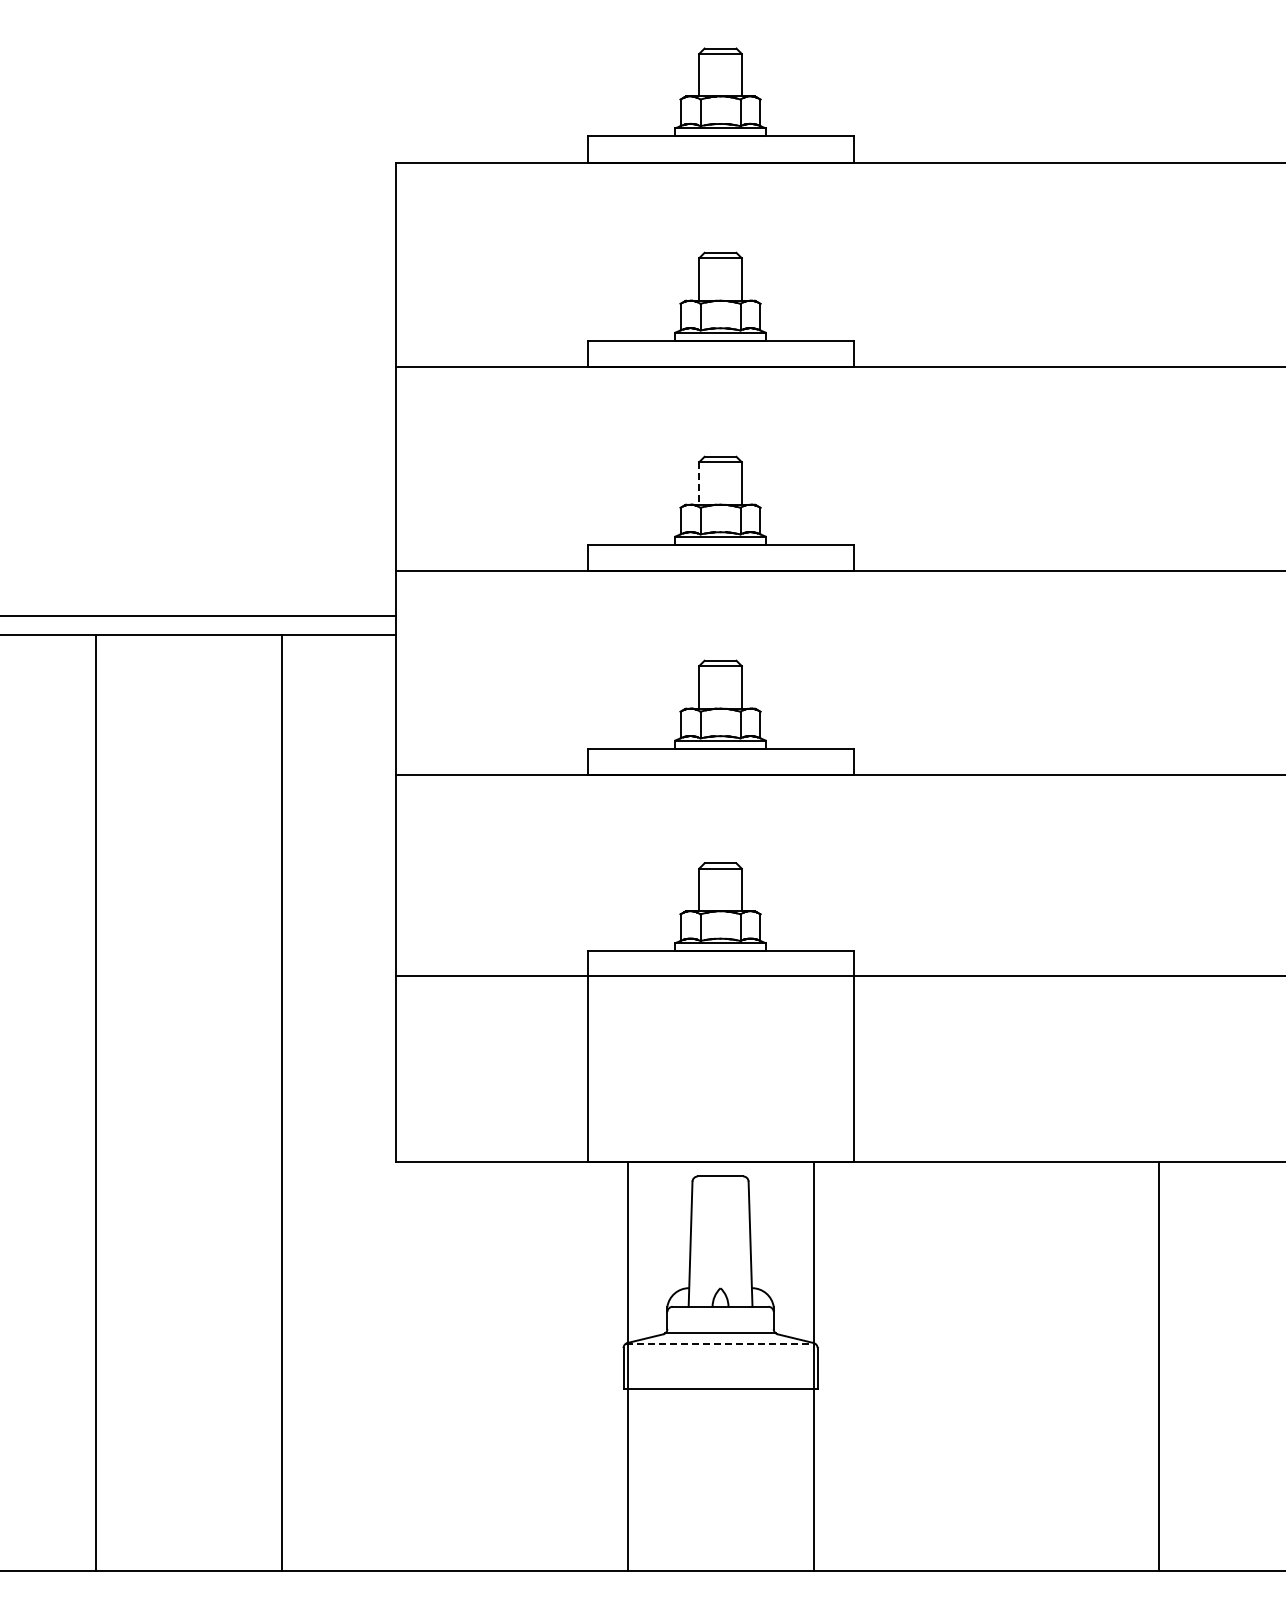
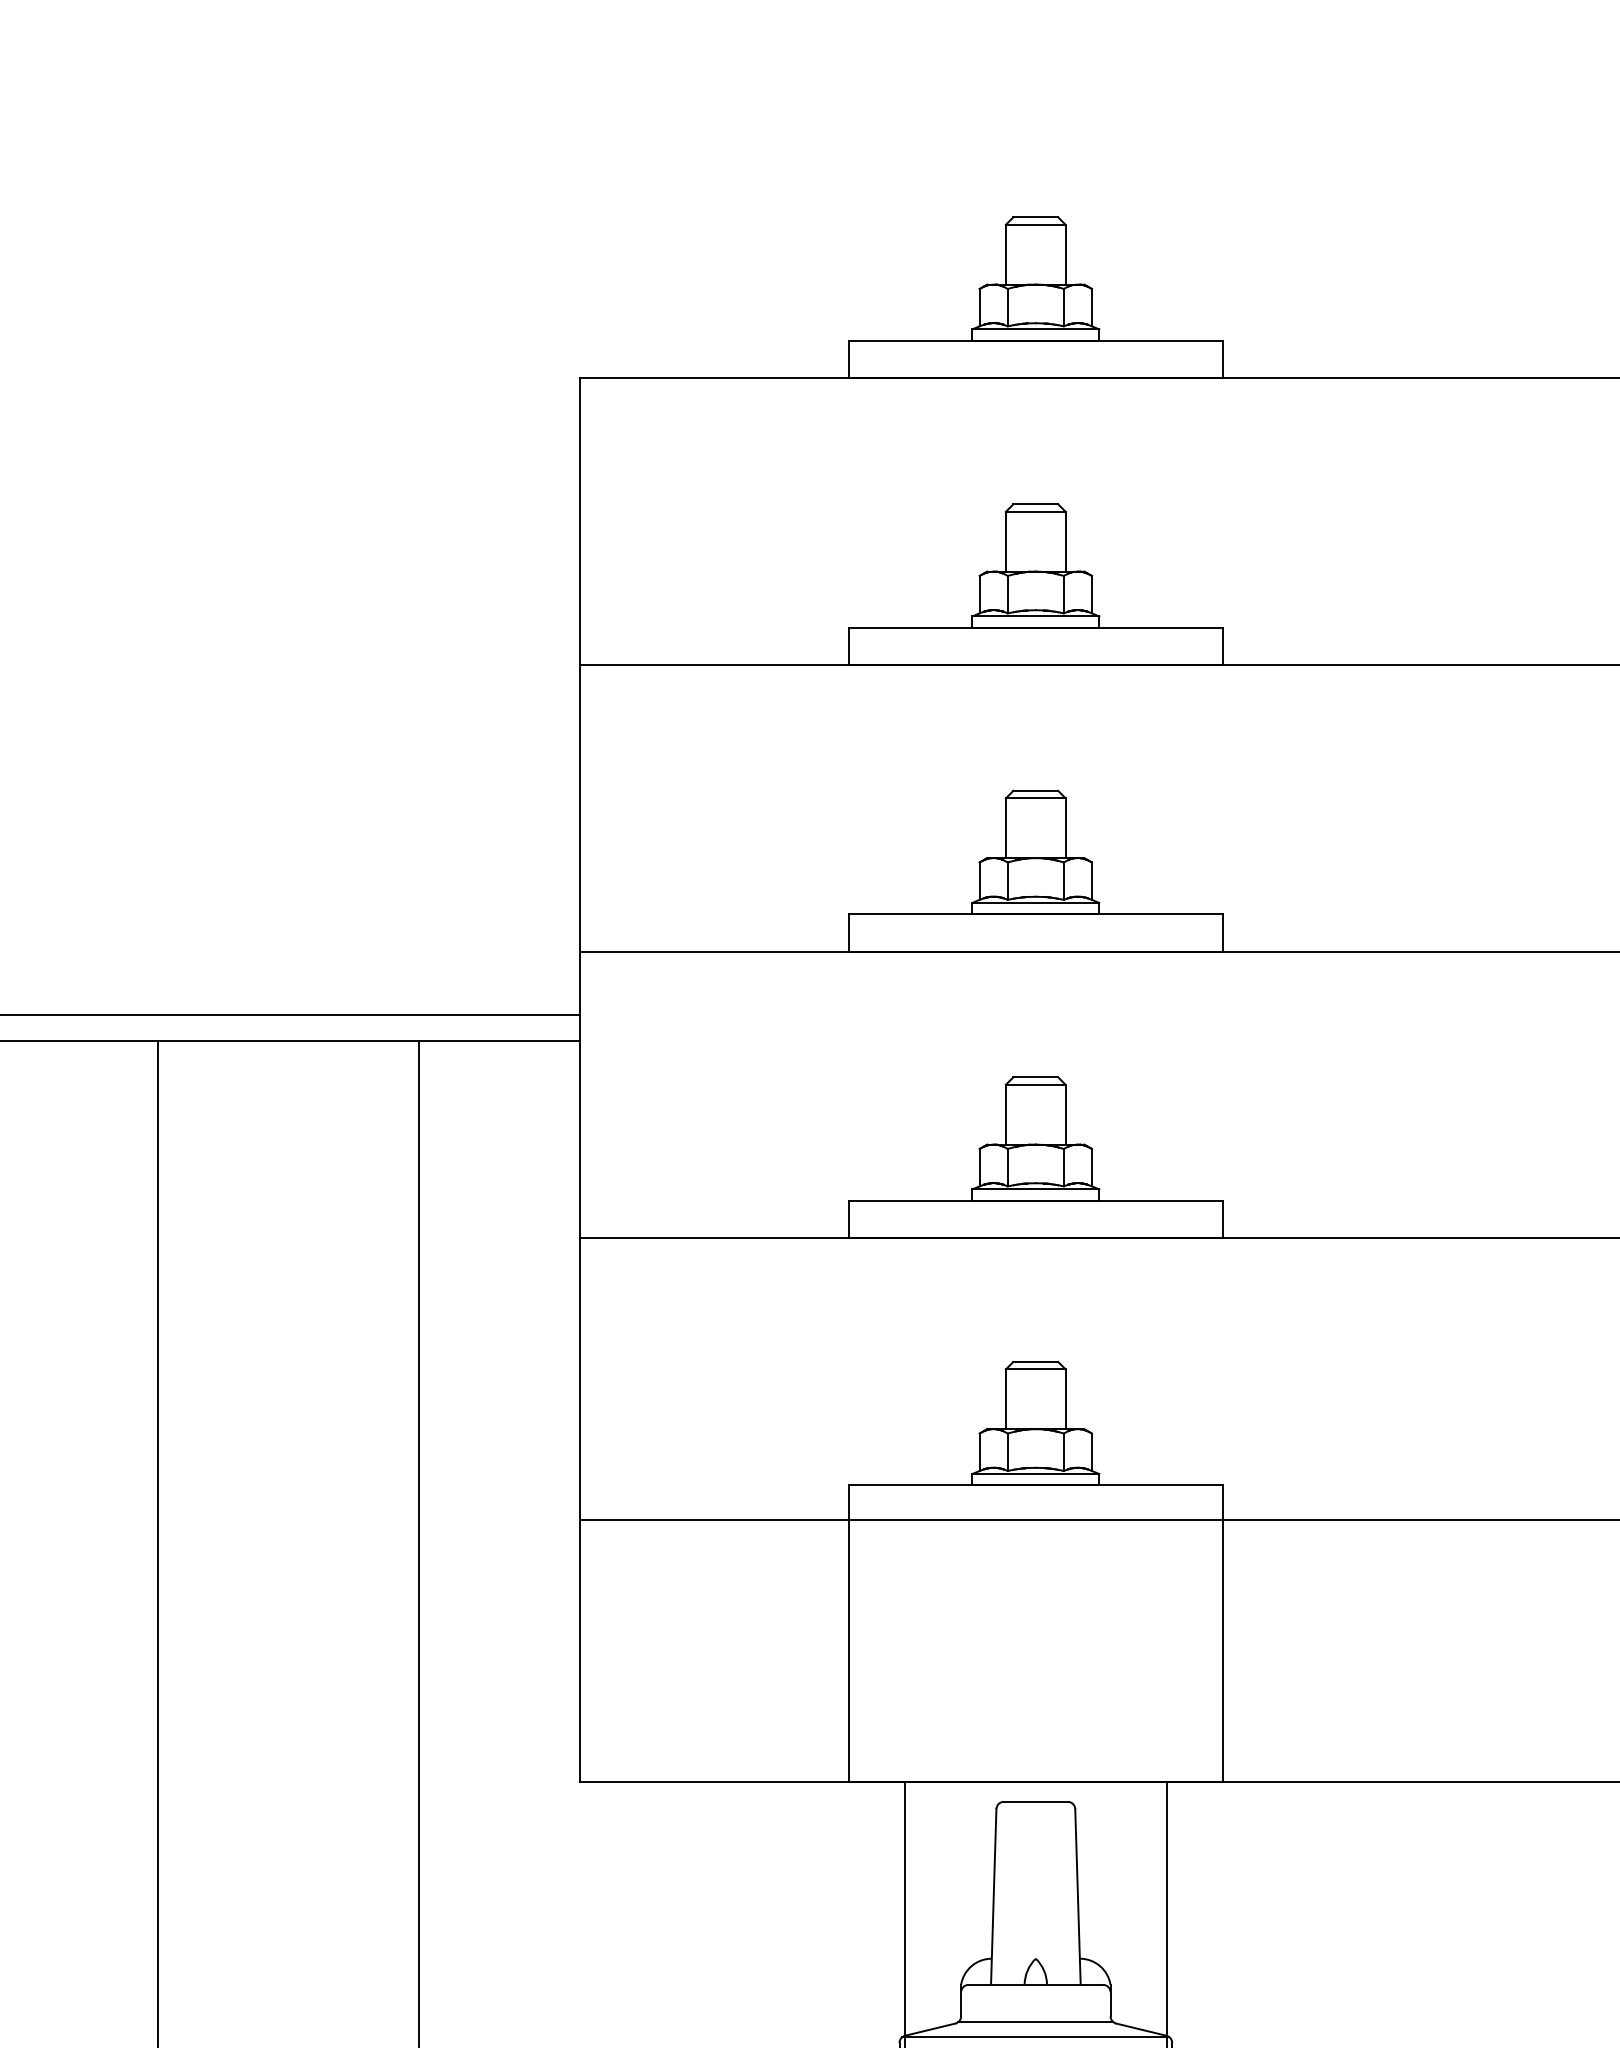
line: (699, 483) -> (1006, 828), dashed -> solid
line: (721, 1344) -> (1037, 2037), dashed -> solid

